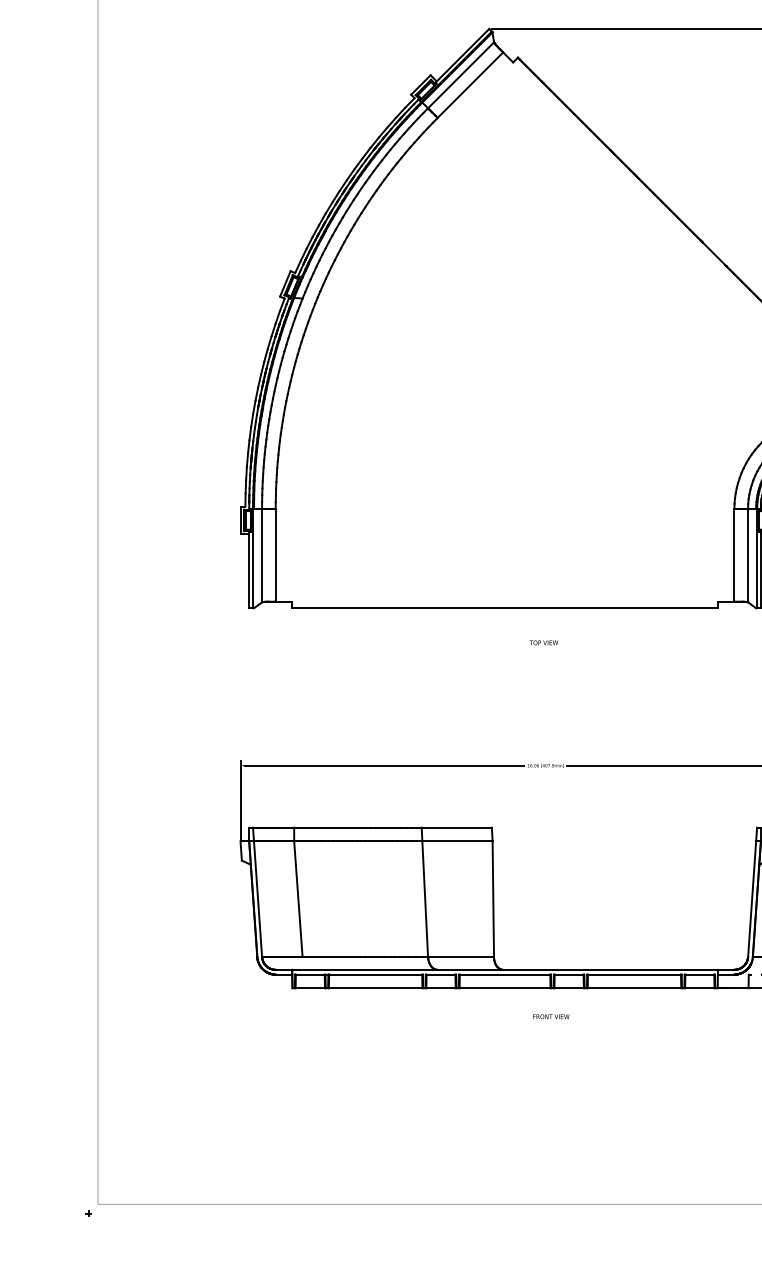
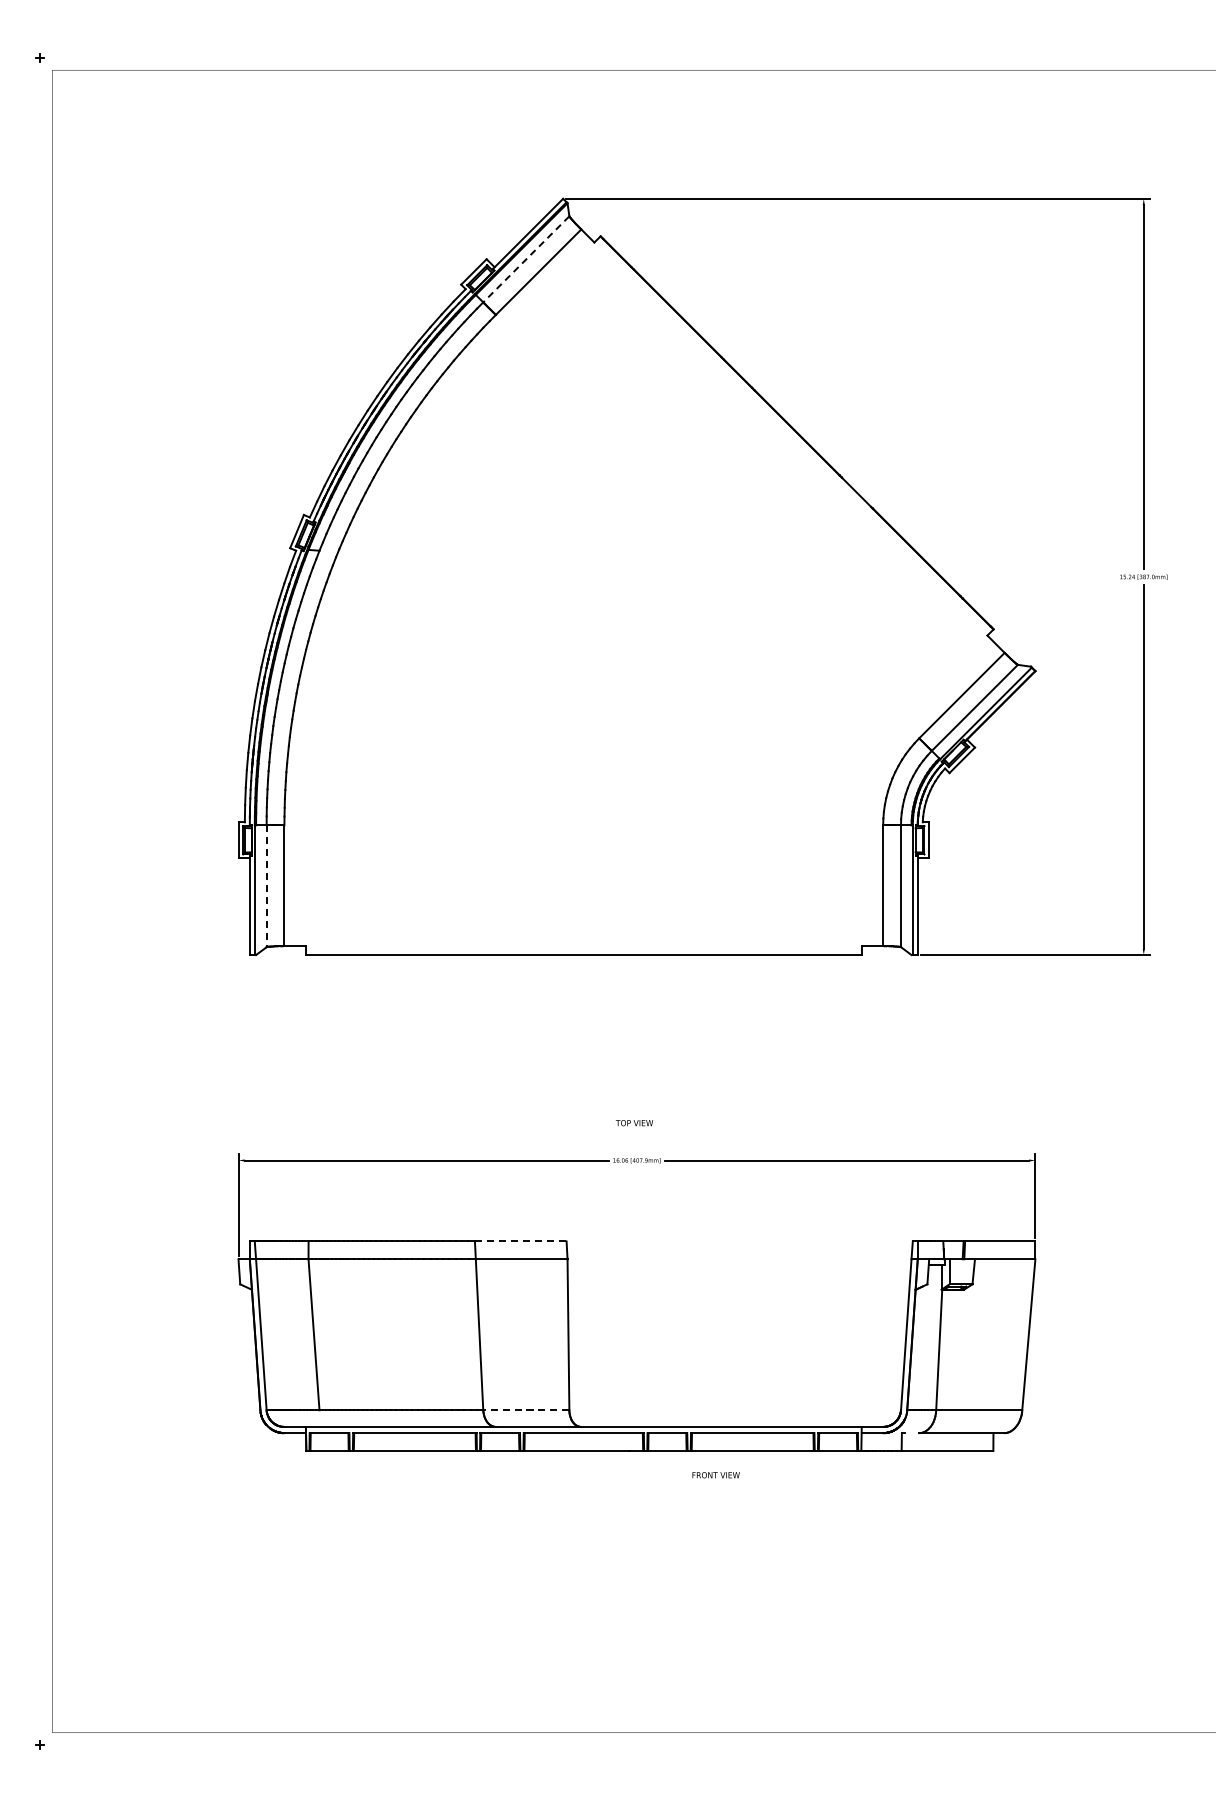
line: (461, 75) -> (526, 259), solid -> dashed
line: (261, 555) -> (266, 886), solid -> dashed
text: (543, 643) -> (634, 1123), moved
line: (456, 827) -> (520, 1241), solid -> dashed
line: (460, 957) -> (525, 1410), solid -> dashed
text: (550, 1017) -> (715, 1475), moved

